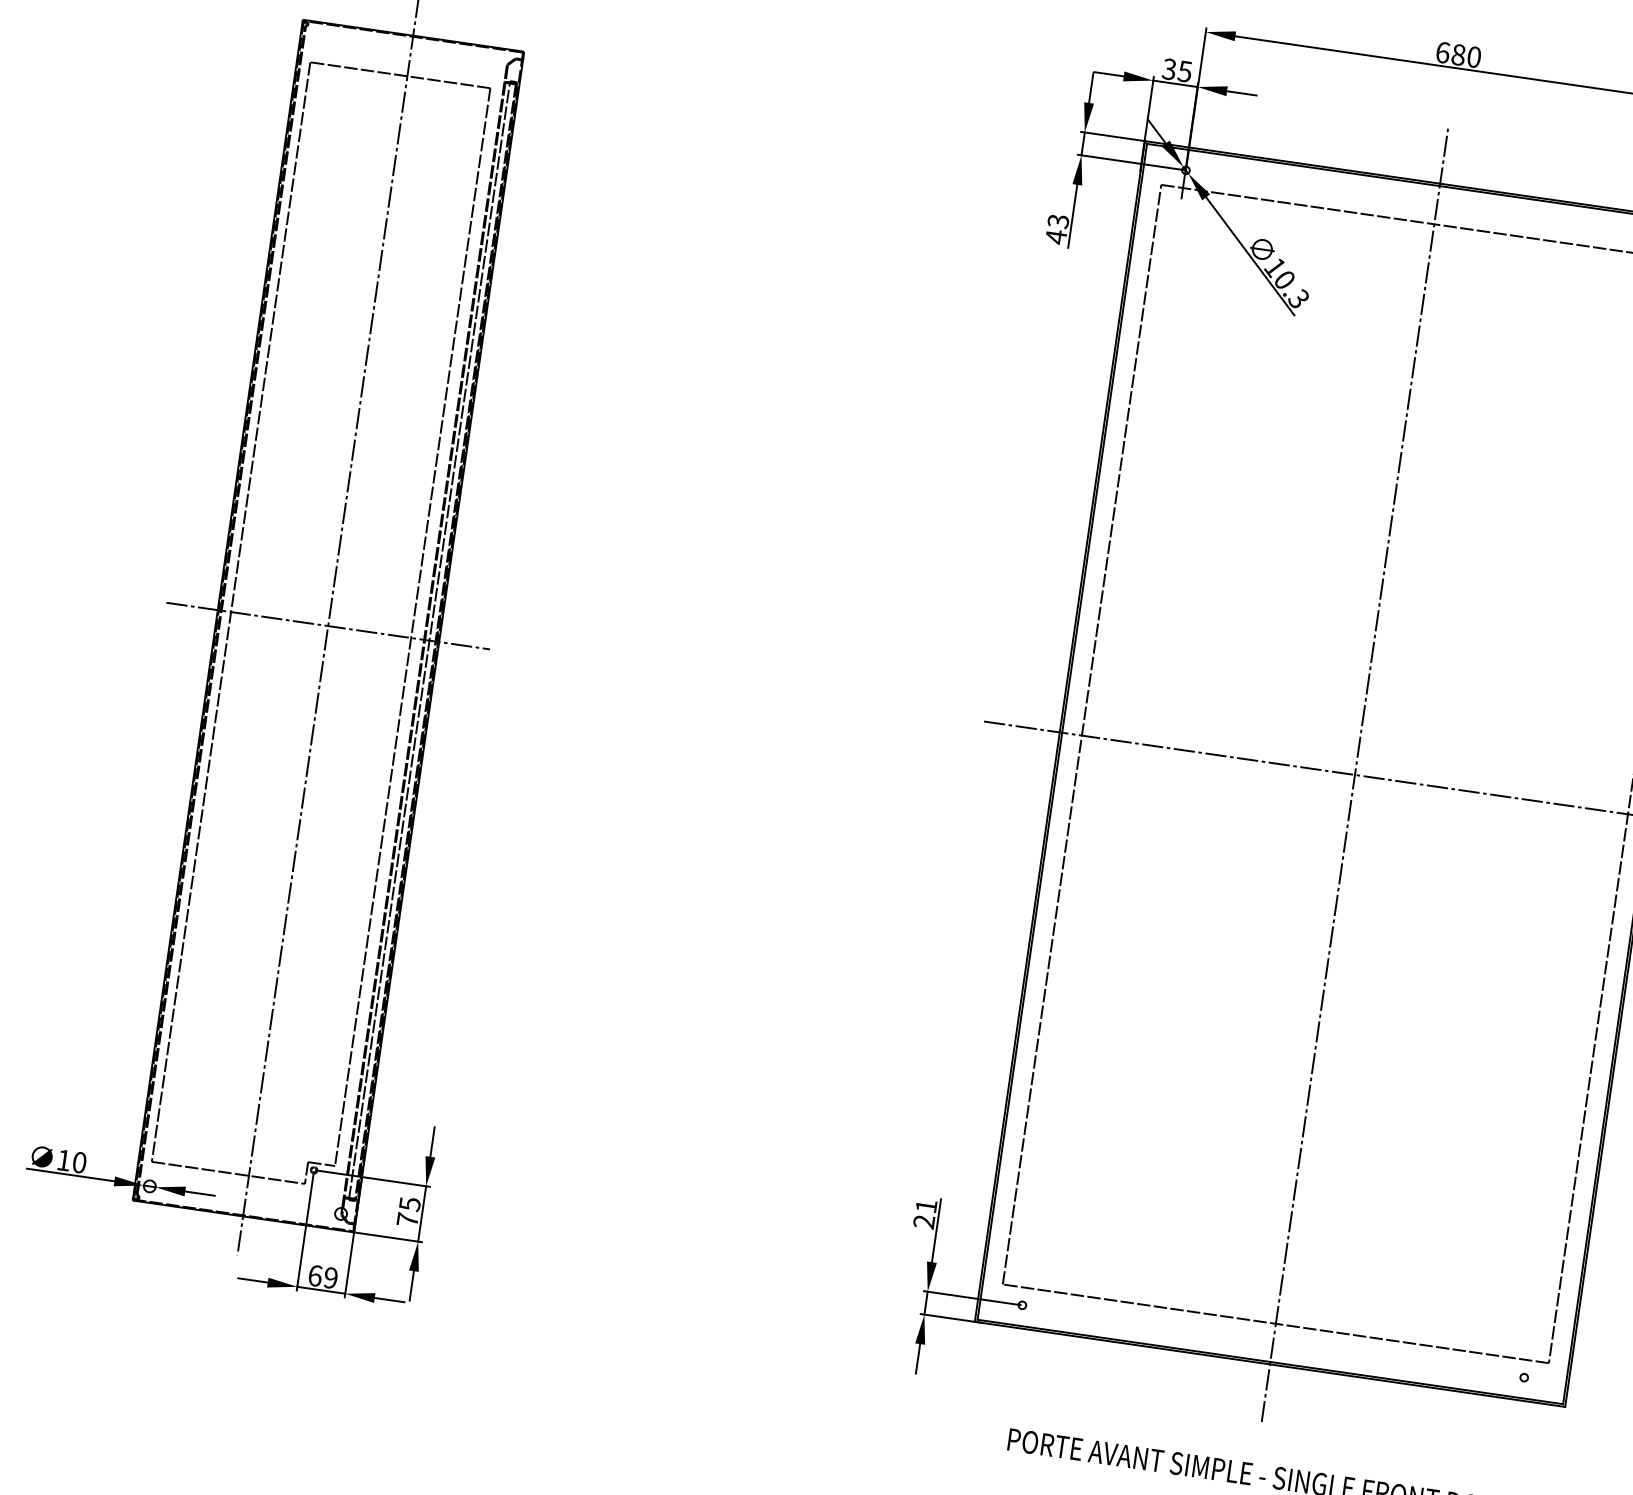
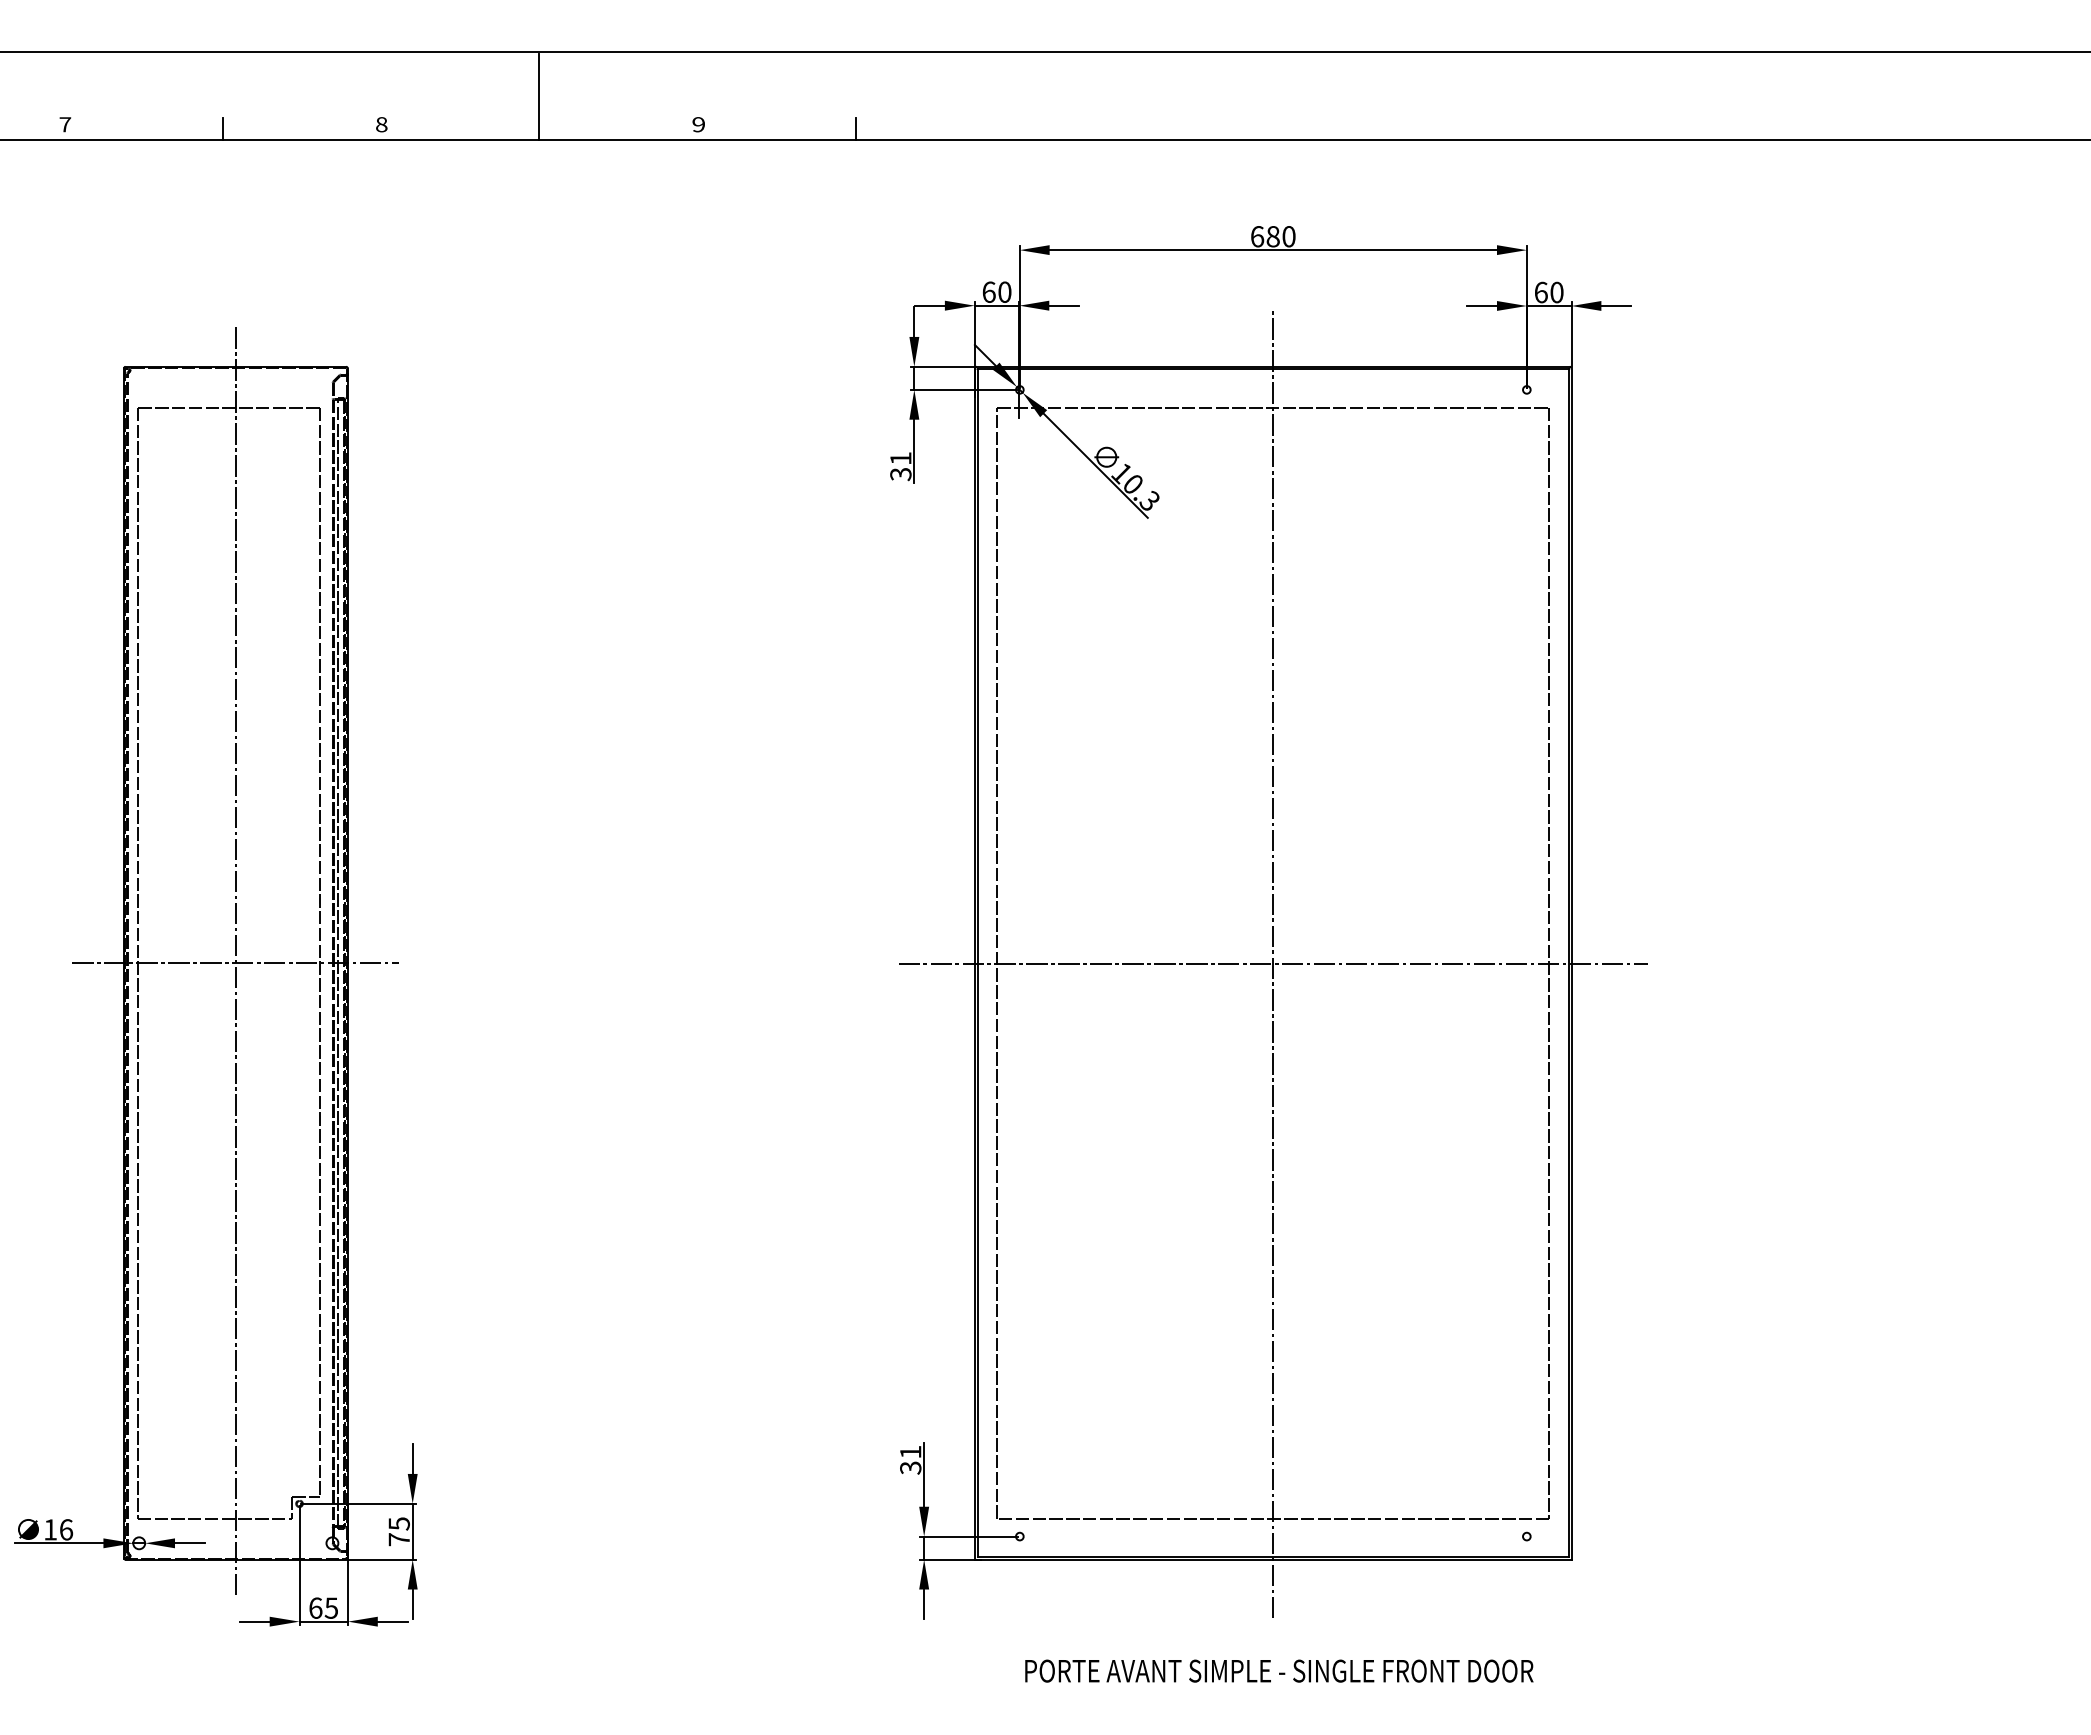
text: (1176, 69) -> (996, 291), 35 -> 60
text: (1056, 229) -> (900, 466), 43 -> 31
text: (79, 1162) -> (66, 1529), 10 -> 16
text: (924, 1221) -> (910, 1467), 21 -> 31
text: (330, 1277) -> (330, 1607), 69 -> 65

